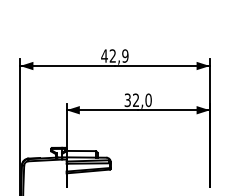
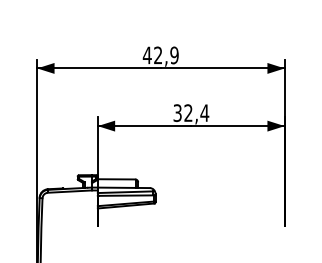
text: (148, 99) -> (204, 112), 32,0 -> 32,4

